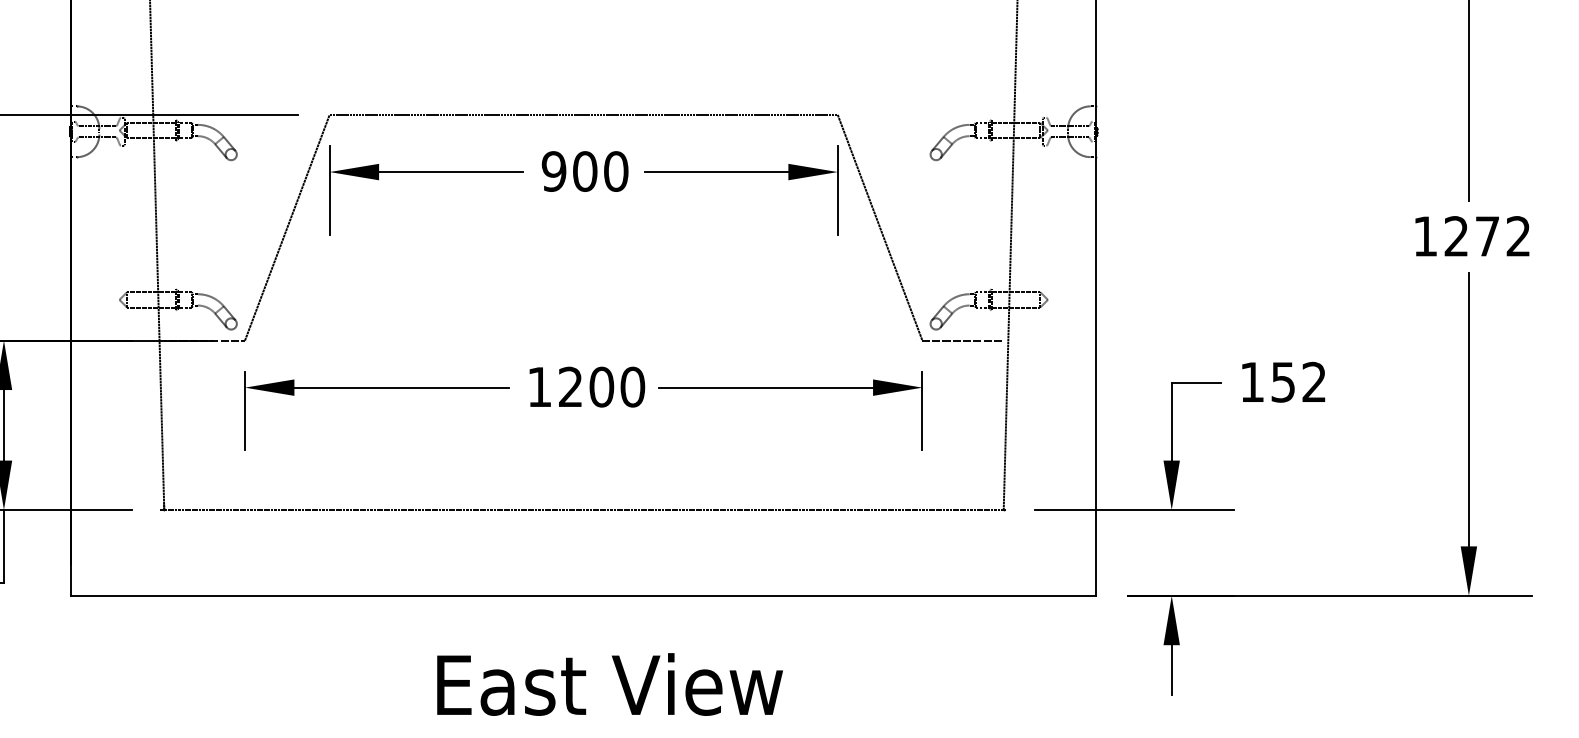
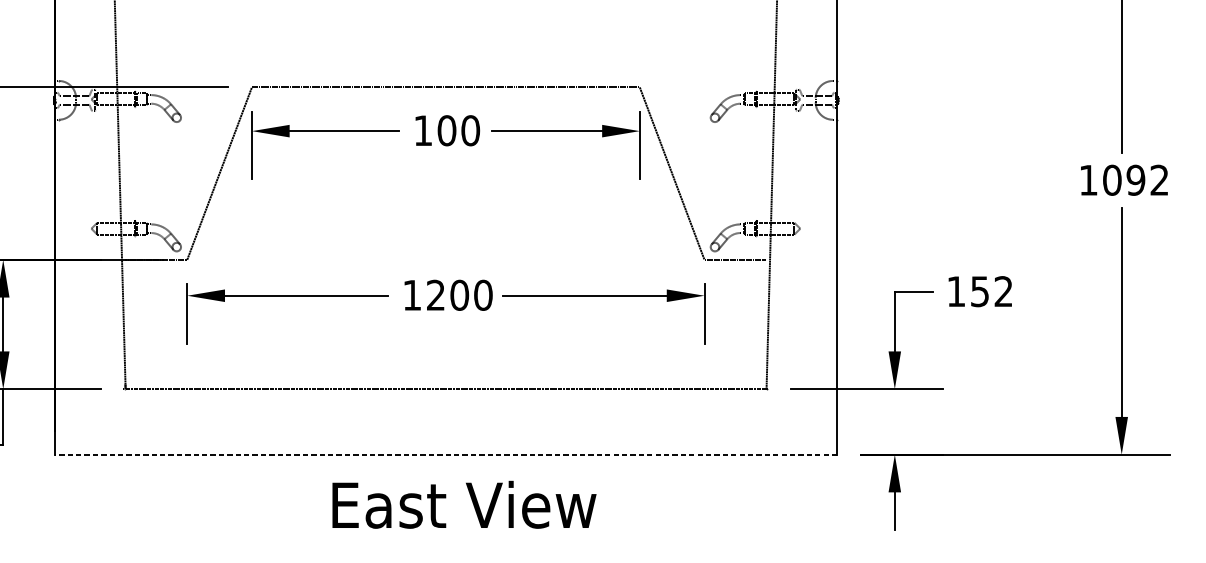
text: (553, 171) -> (422, 130), 900 -> 100
text: (1471, 236) -> (1123, 180), 1272 -> 1092
line: (583, 595) -> (445, 454), solid -> dashed
text: (609, 684) -> (464, 504), moved

